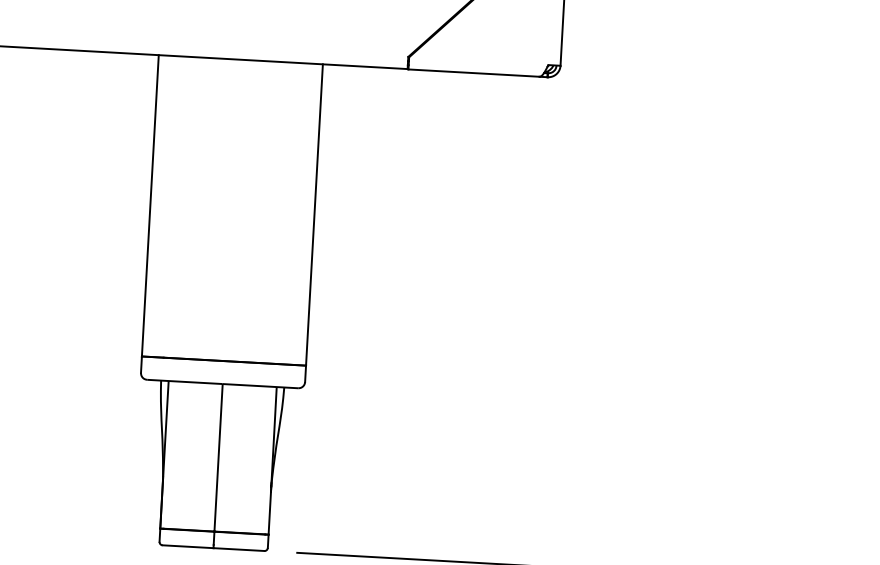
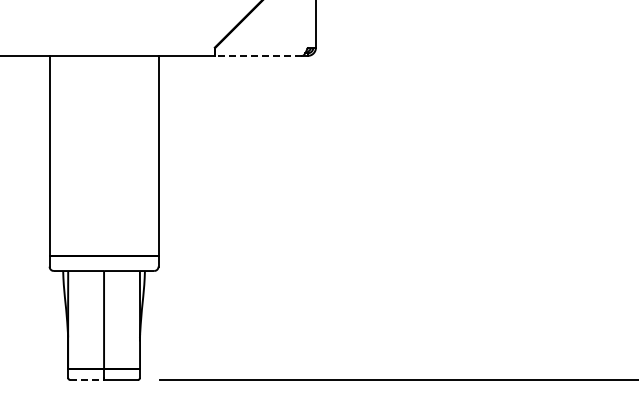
line: (473, 72) -> (258, 55), solid -> dashed
line: (188, 546) -> (87, 379), solid -> dashed

